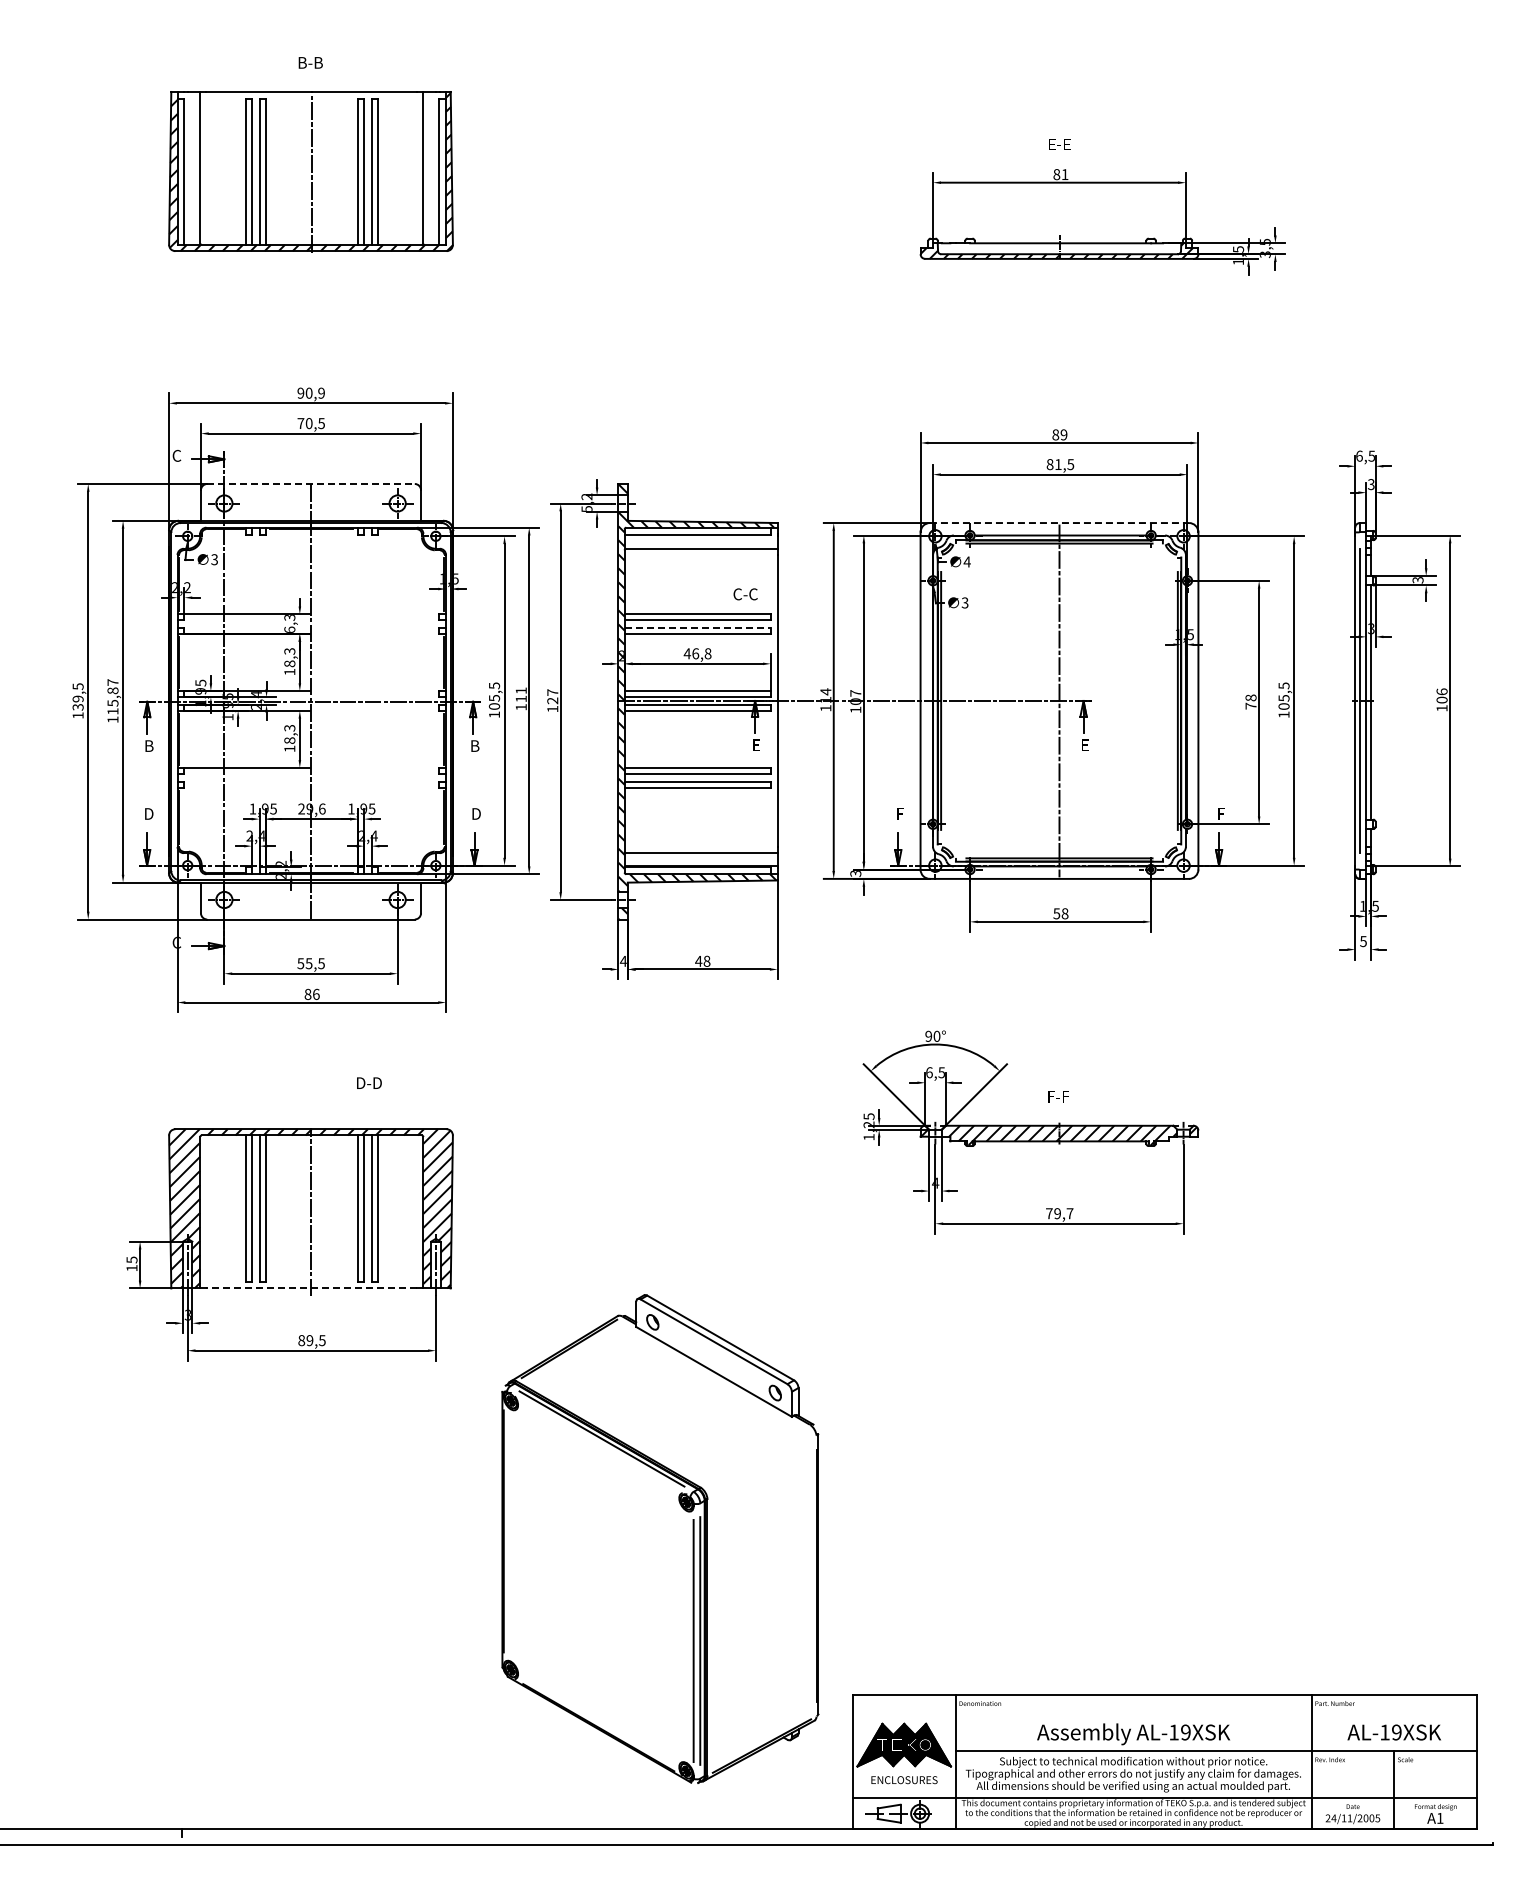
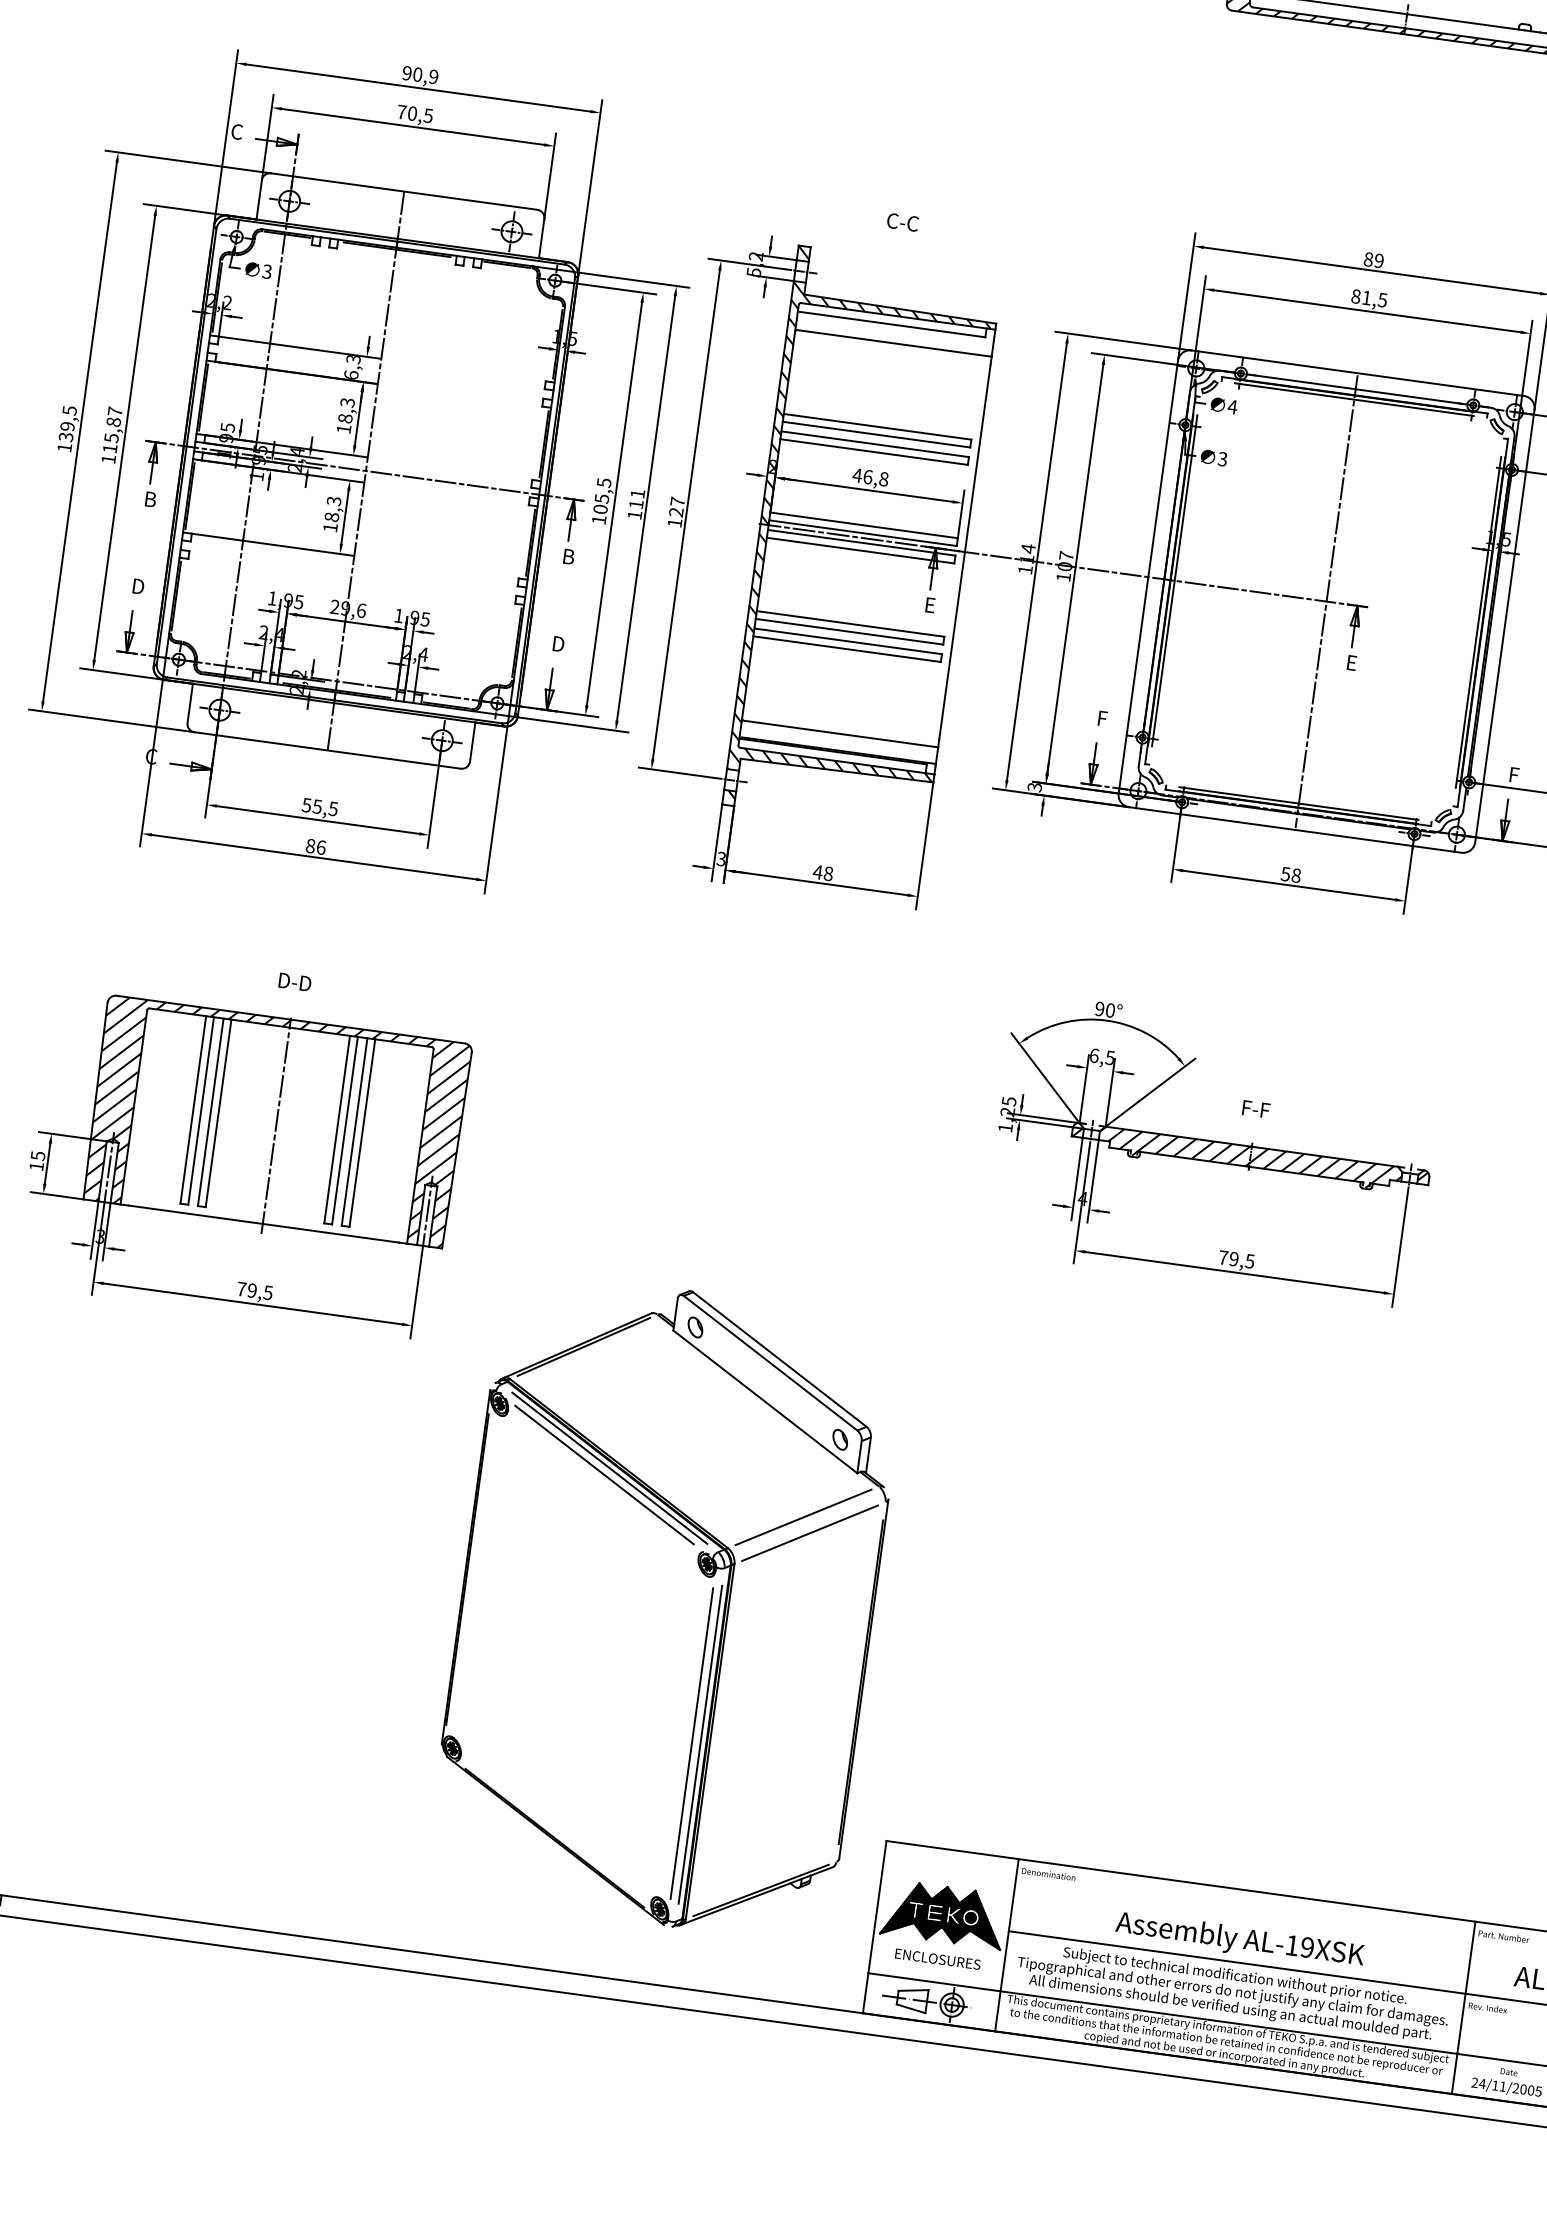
line: (311, 484) -> (404, 192), dashed -> solid
line: (1059, 523) -> (1357, 373), dashed -> solid
text: (745, 594) -> (902, 222), moved
line: (698, 627) -> (876, 443), dashed -> solid
text: (622, 960) -> (720, 857), 4 -> 3
text: (369, 1082) -> (295, 981), moved
text: (1069, 1213) -> (1249, 1261), 79,7 -> 79,5
line: (311, 1288) -> (263, 1224), dashed -> solid
text: (301, 1340) -> (241, 1289), 89,5 -> 79,5
line: (598, 1444) -> (604, 1474), added
line: (755, 1455) -> (803, 1516), added
line: (761, 1467) -> (809, 1532), added

